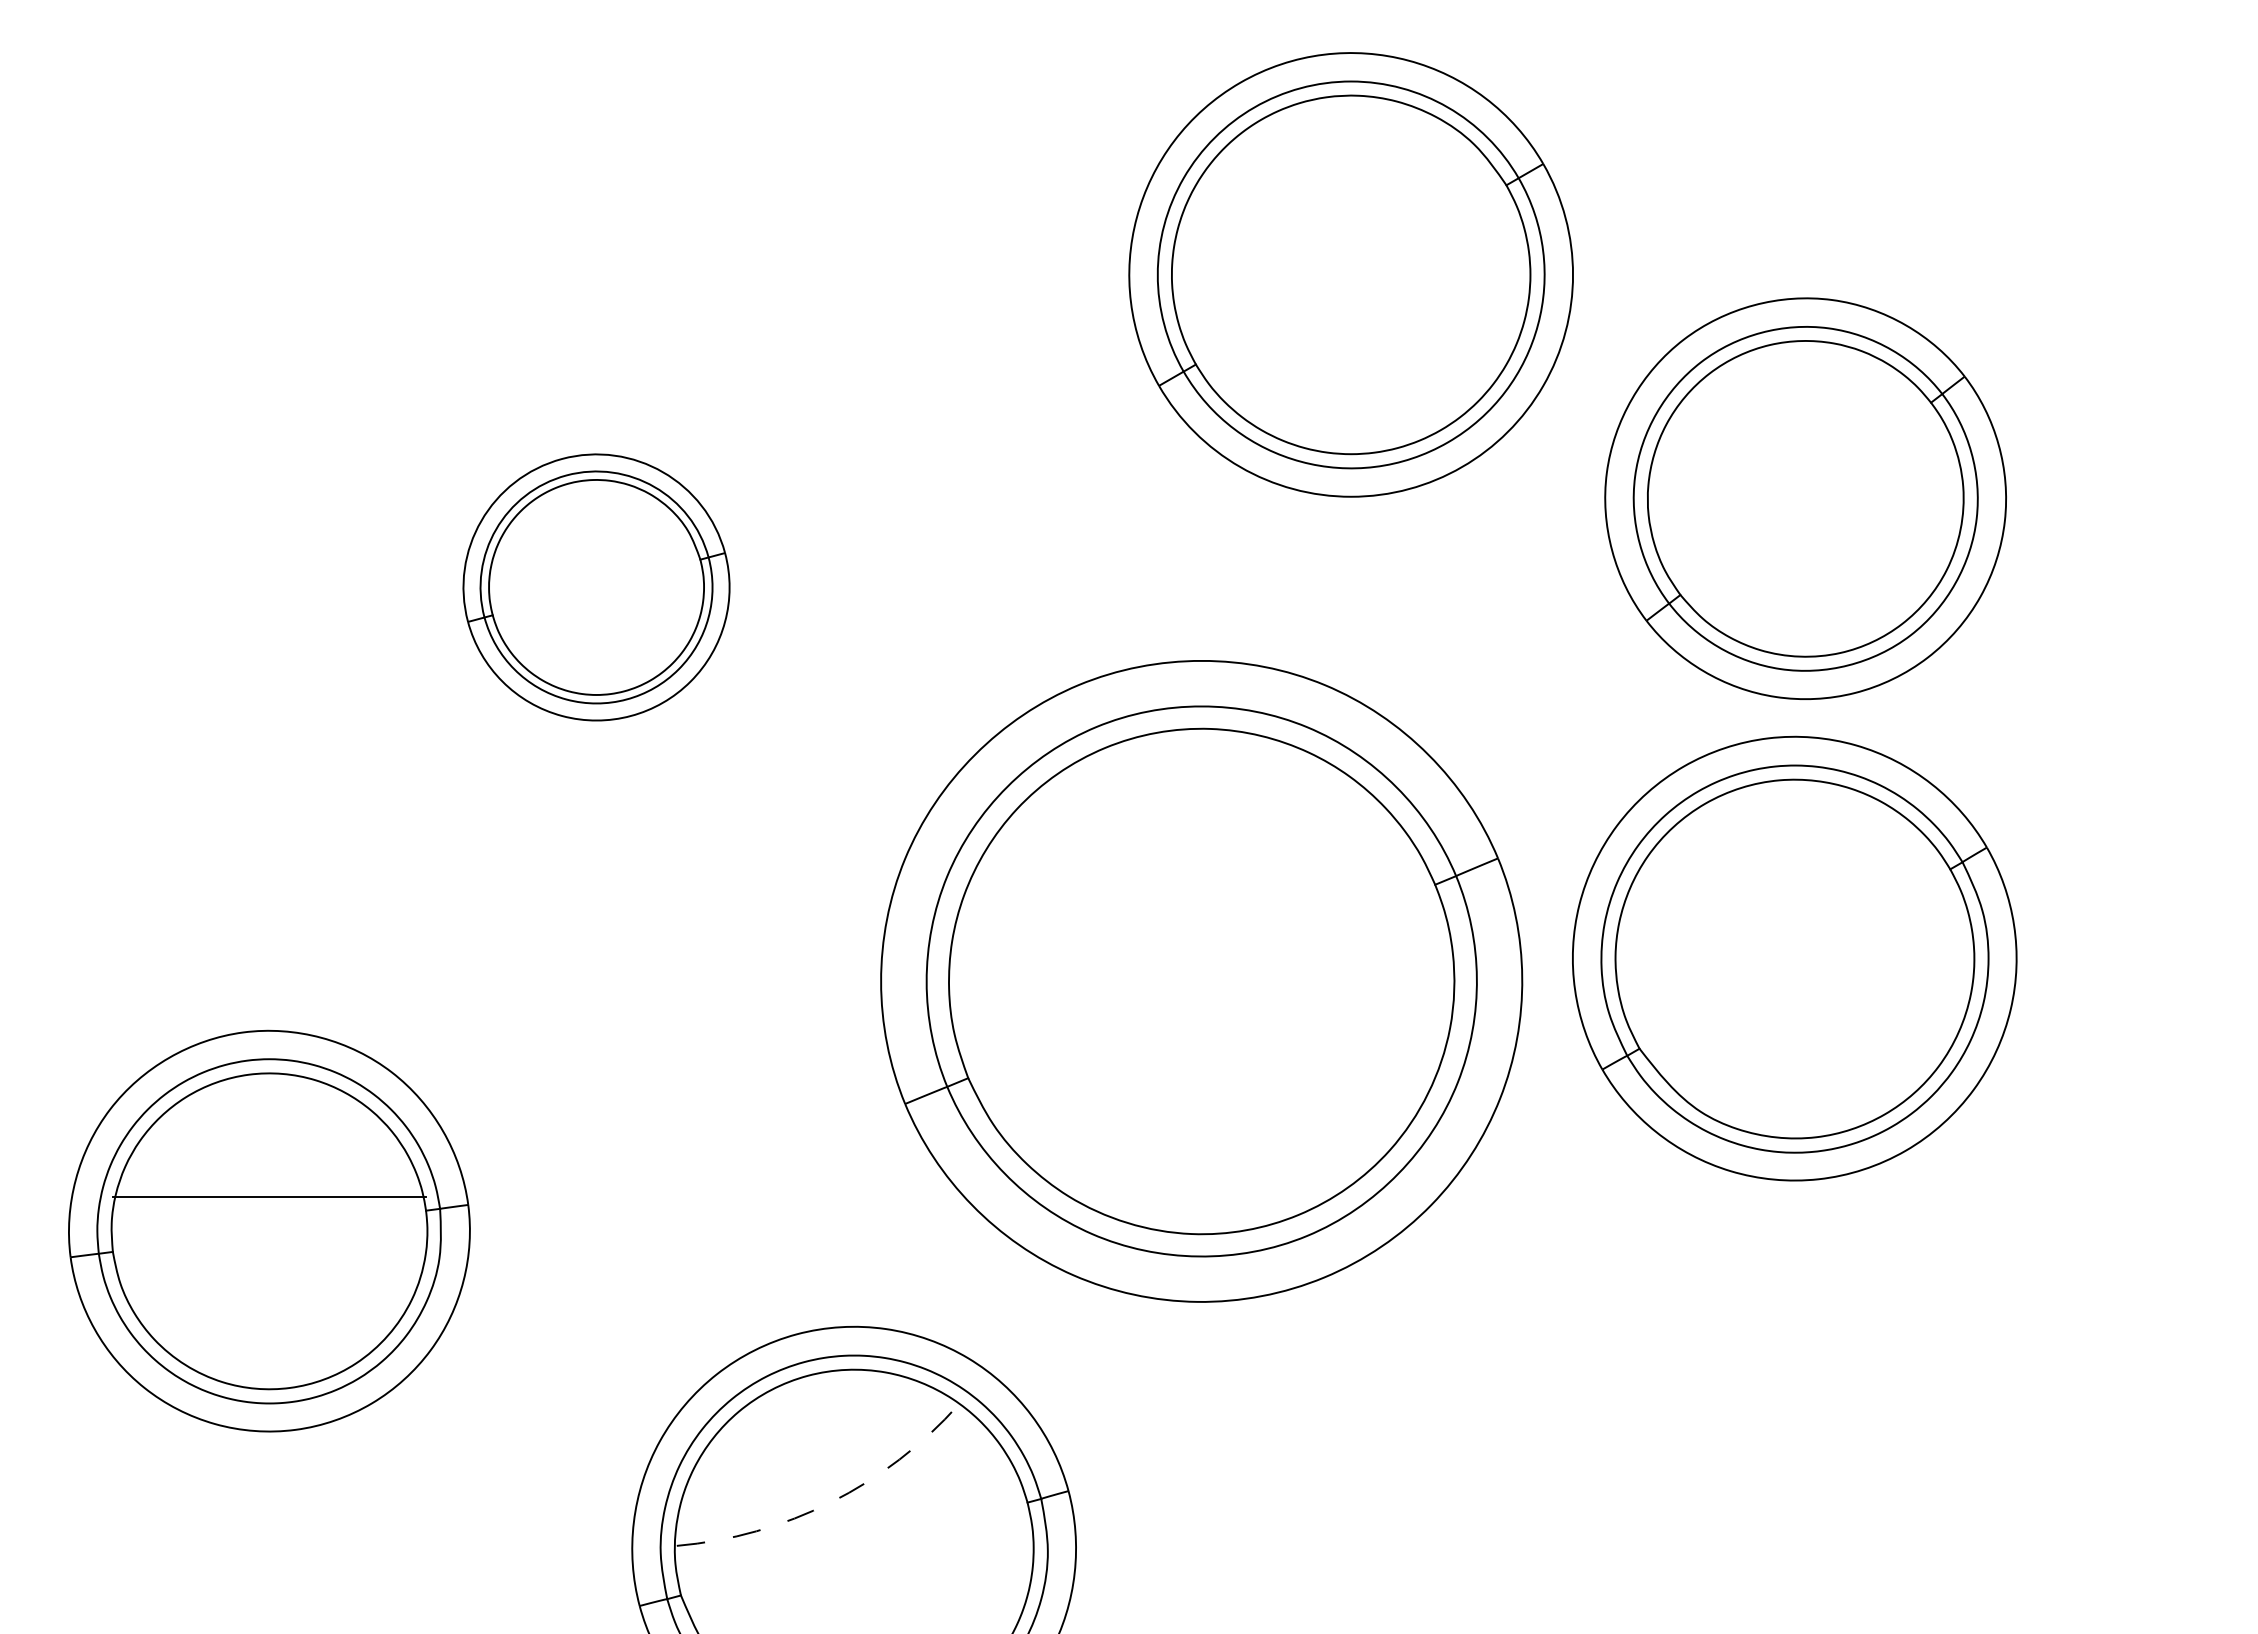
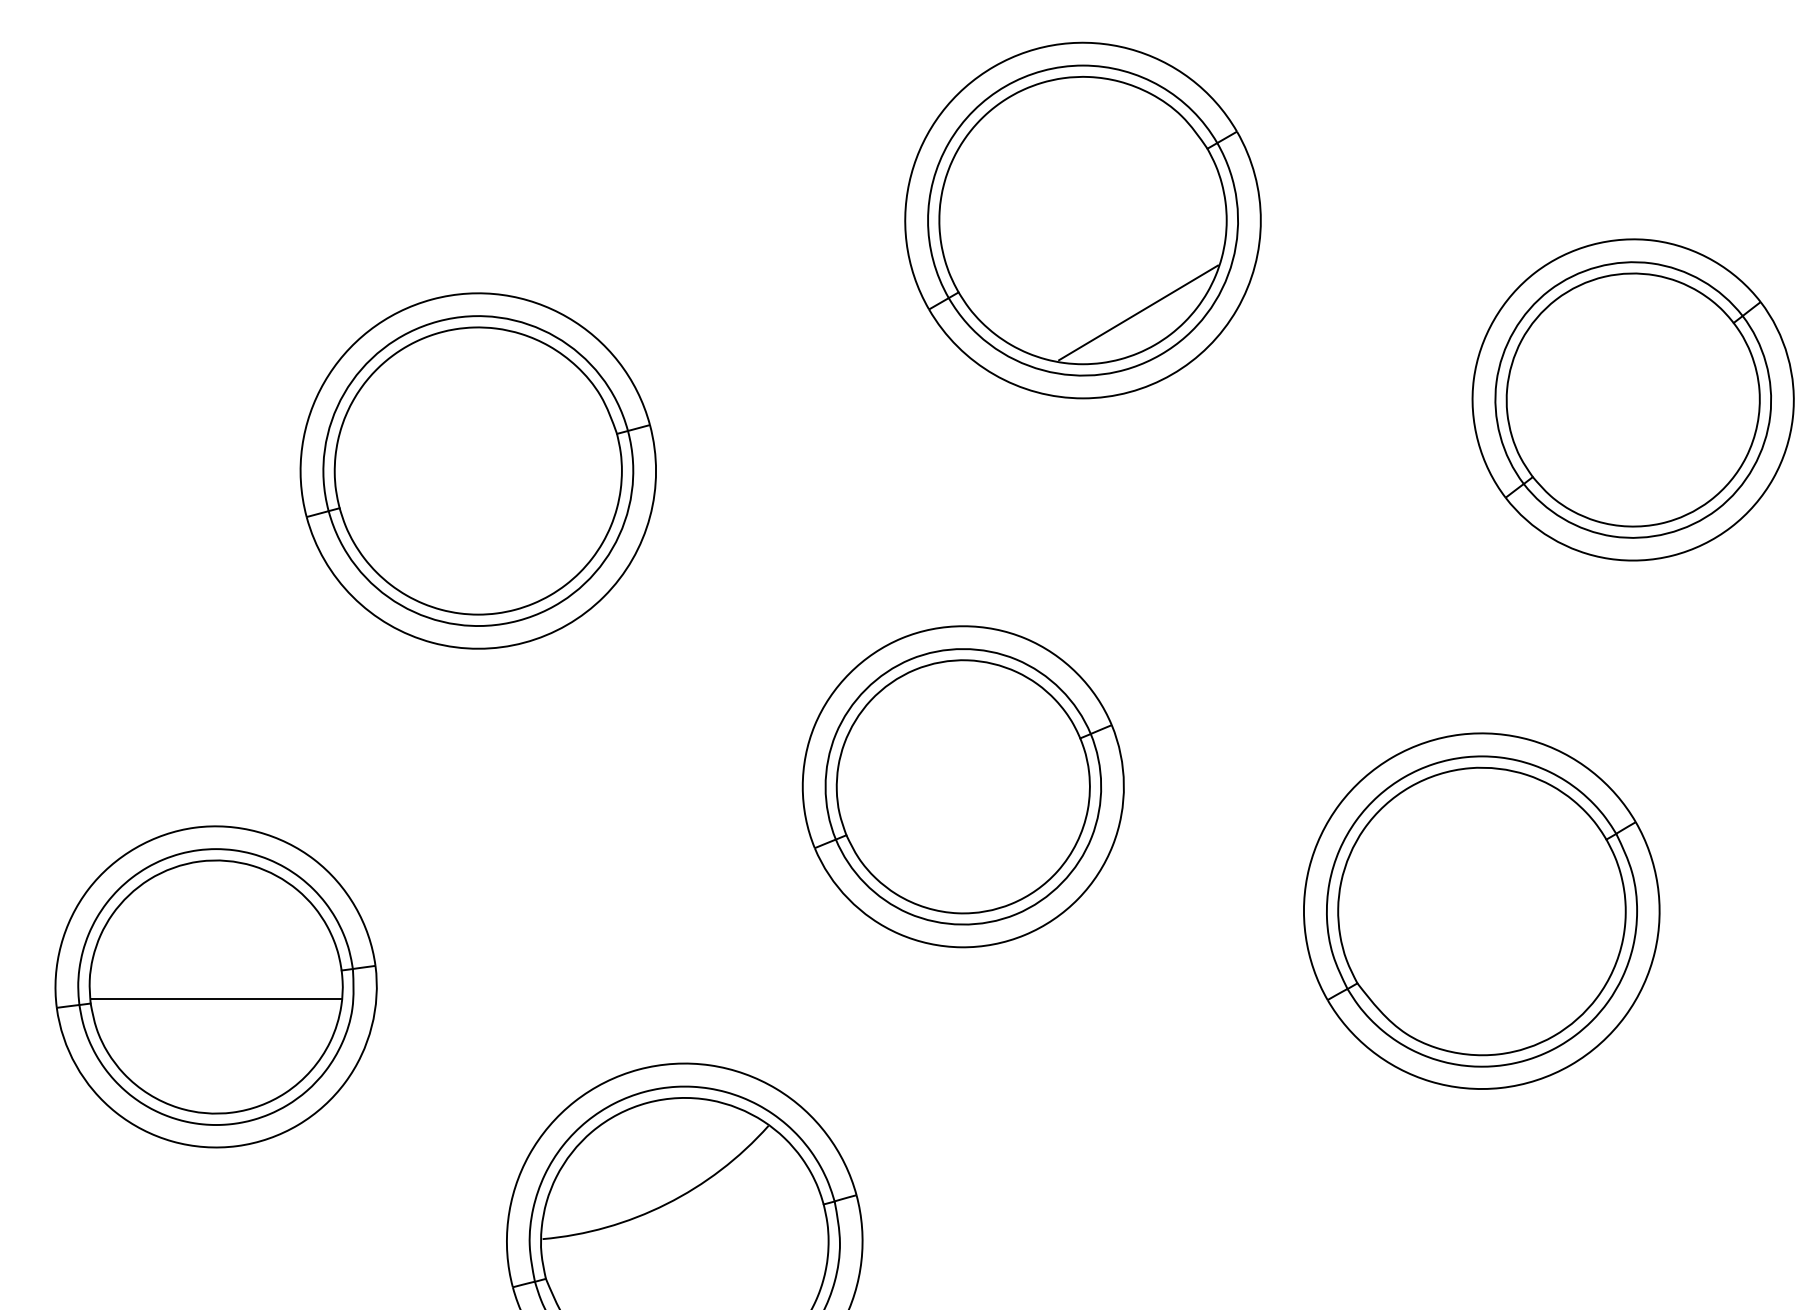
line: (1420, 390) -> (1138, 313), added
part: (1805, 498) -> (1633, 399), moved
part: (596, 587) -> (478, 471), size x1.67
part: (1794, 958) -> (1481, 911), moved
part: (1201, 981) -> (963, 786), size x0.62
line: (269, 1196) -> (216, 999), moved
arc: (831, 1502) -> (666, 1204), dashed -> solid

